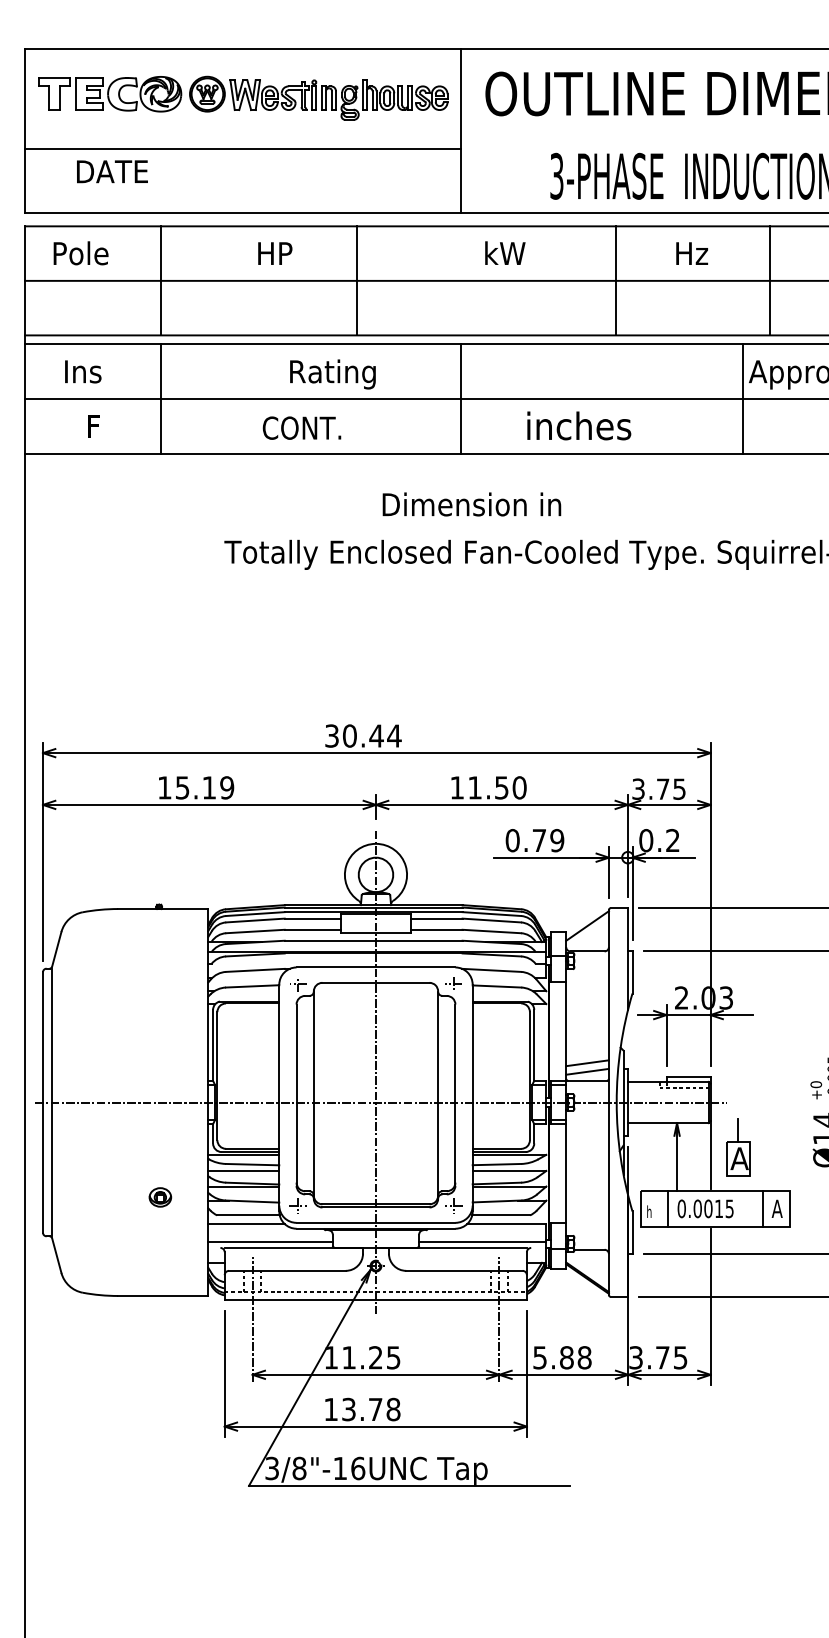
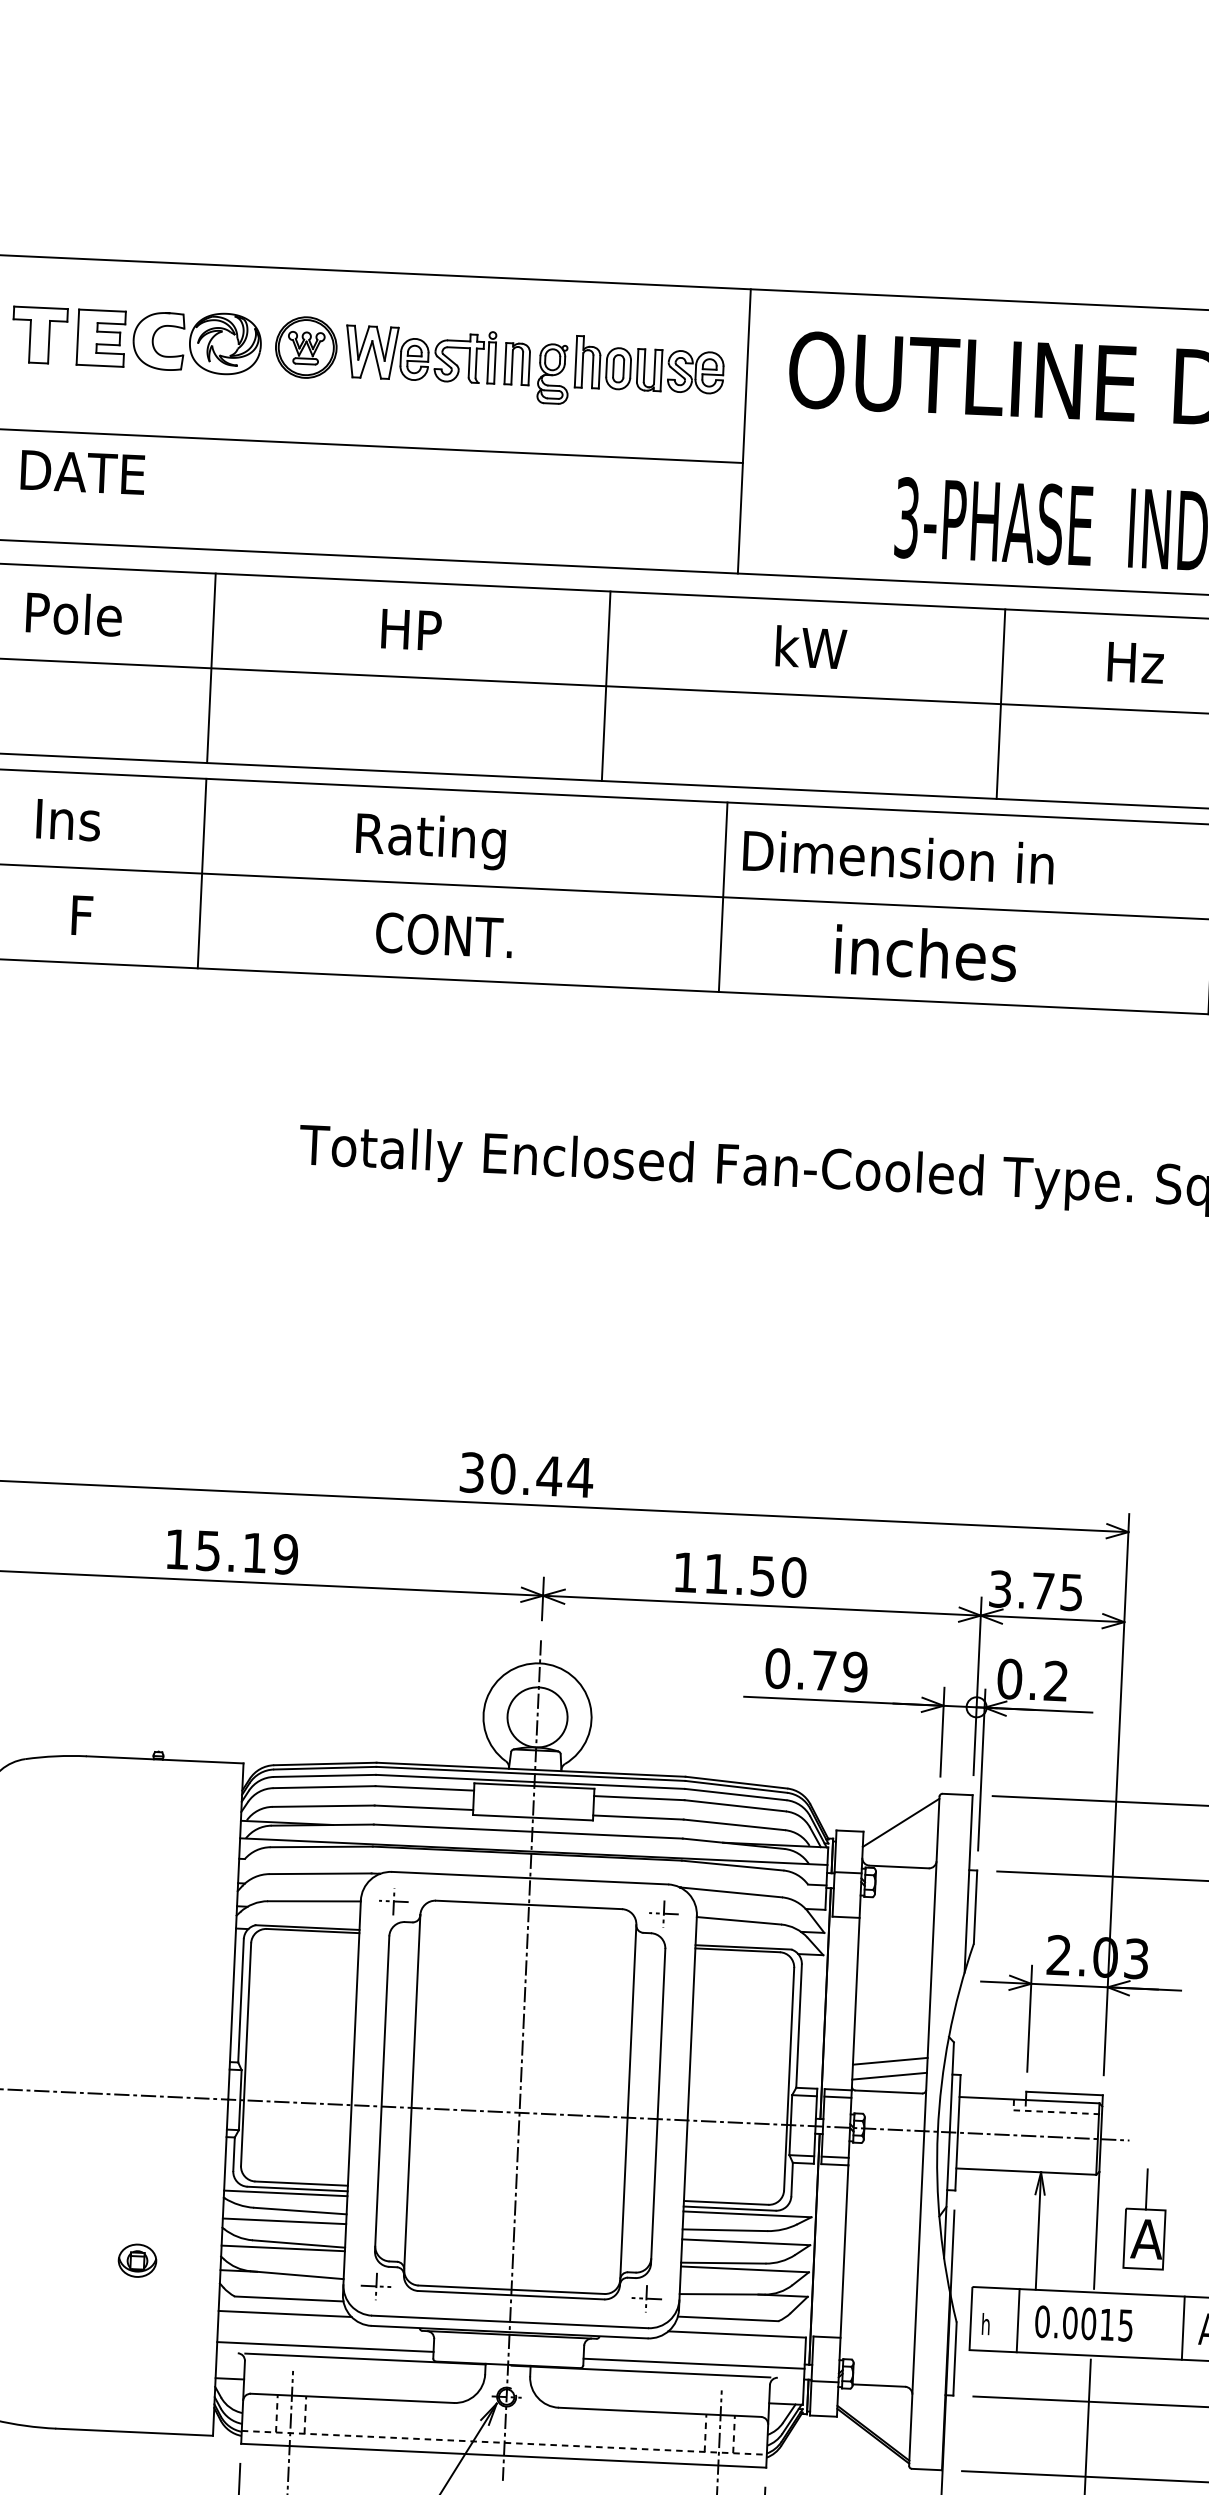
text: (112, 171) -> (83, 472), moved
line: (356, 280) -> (606, 685), moved
text: (332, 374) -> (430, 841), moved
text: (471, 504) -> (897, 857), moved

